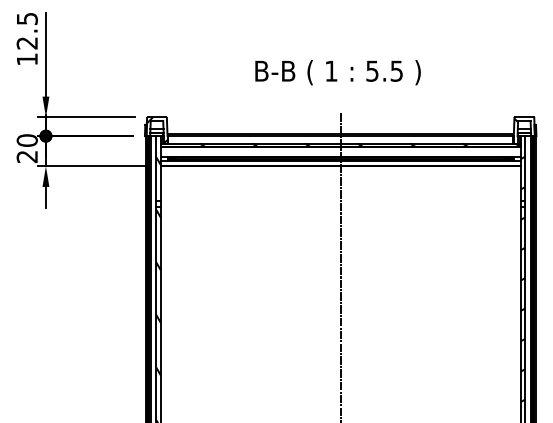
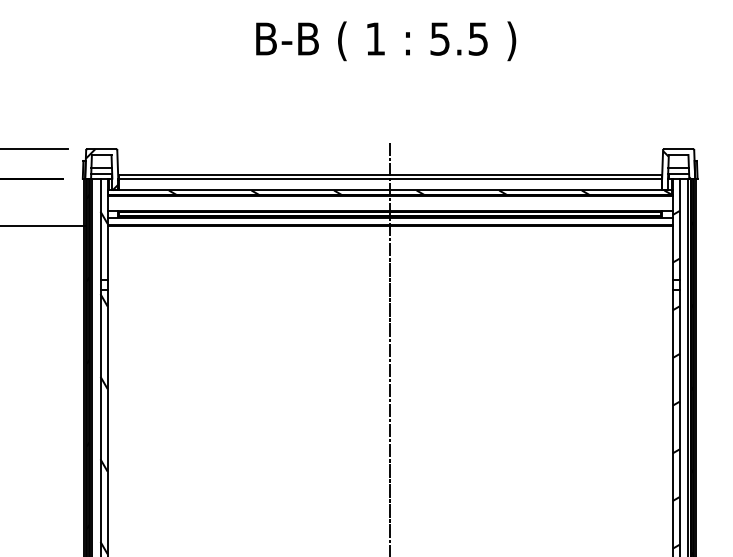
text: (337, 72) -> (385, 41), moved

